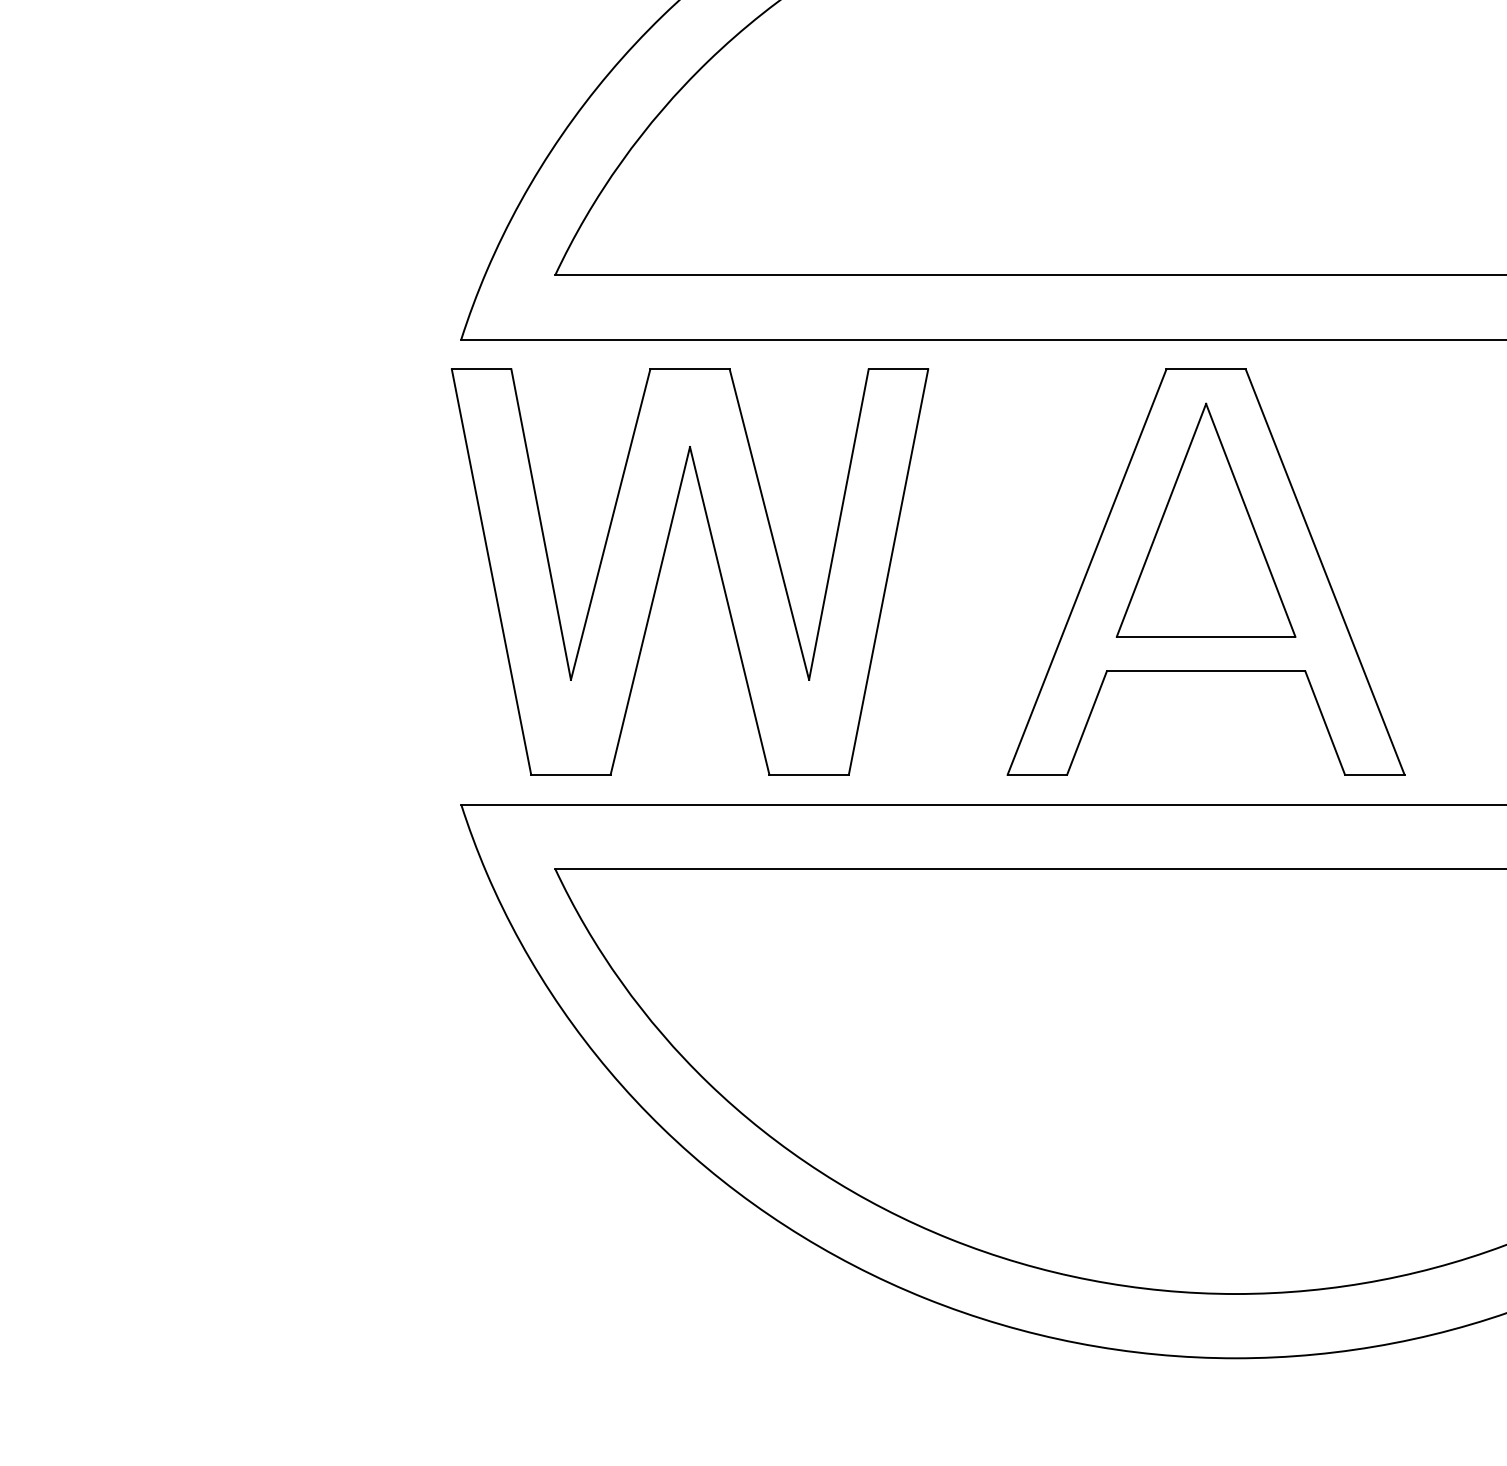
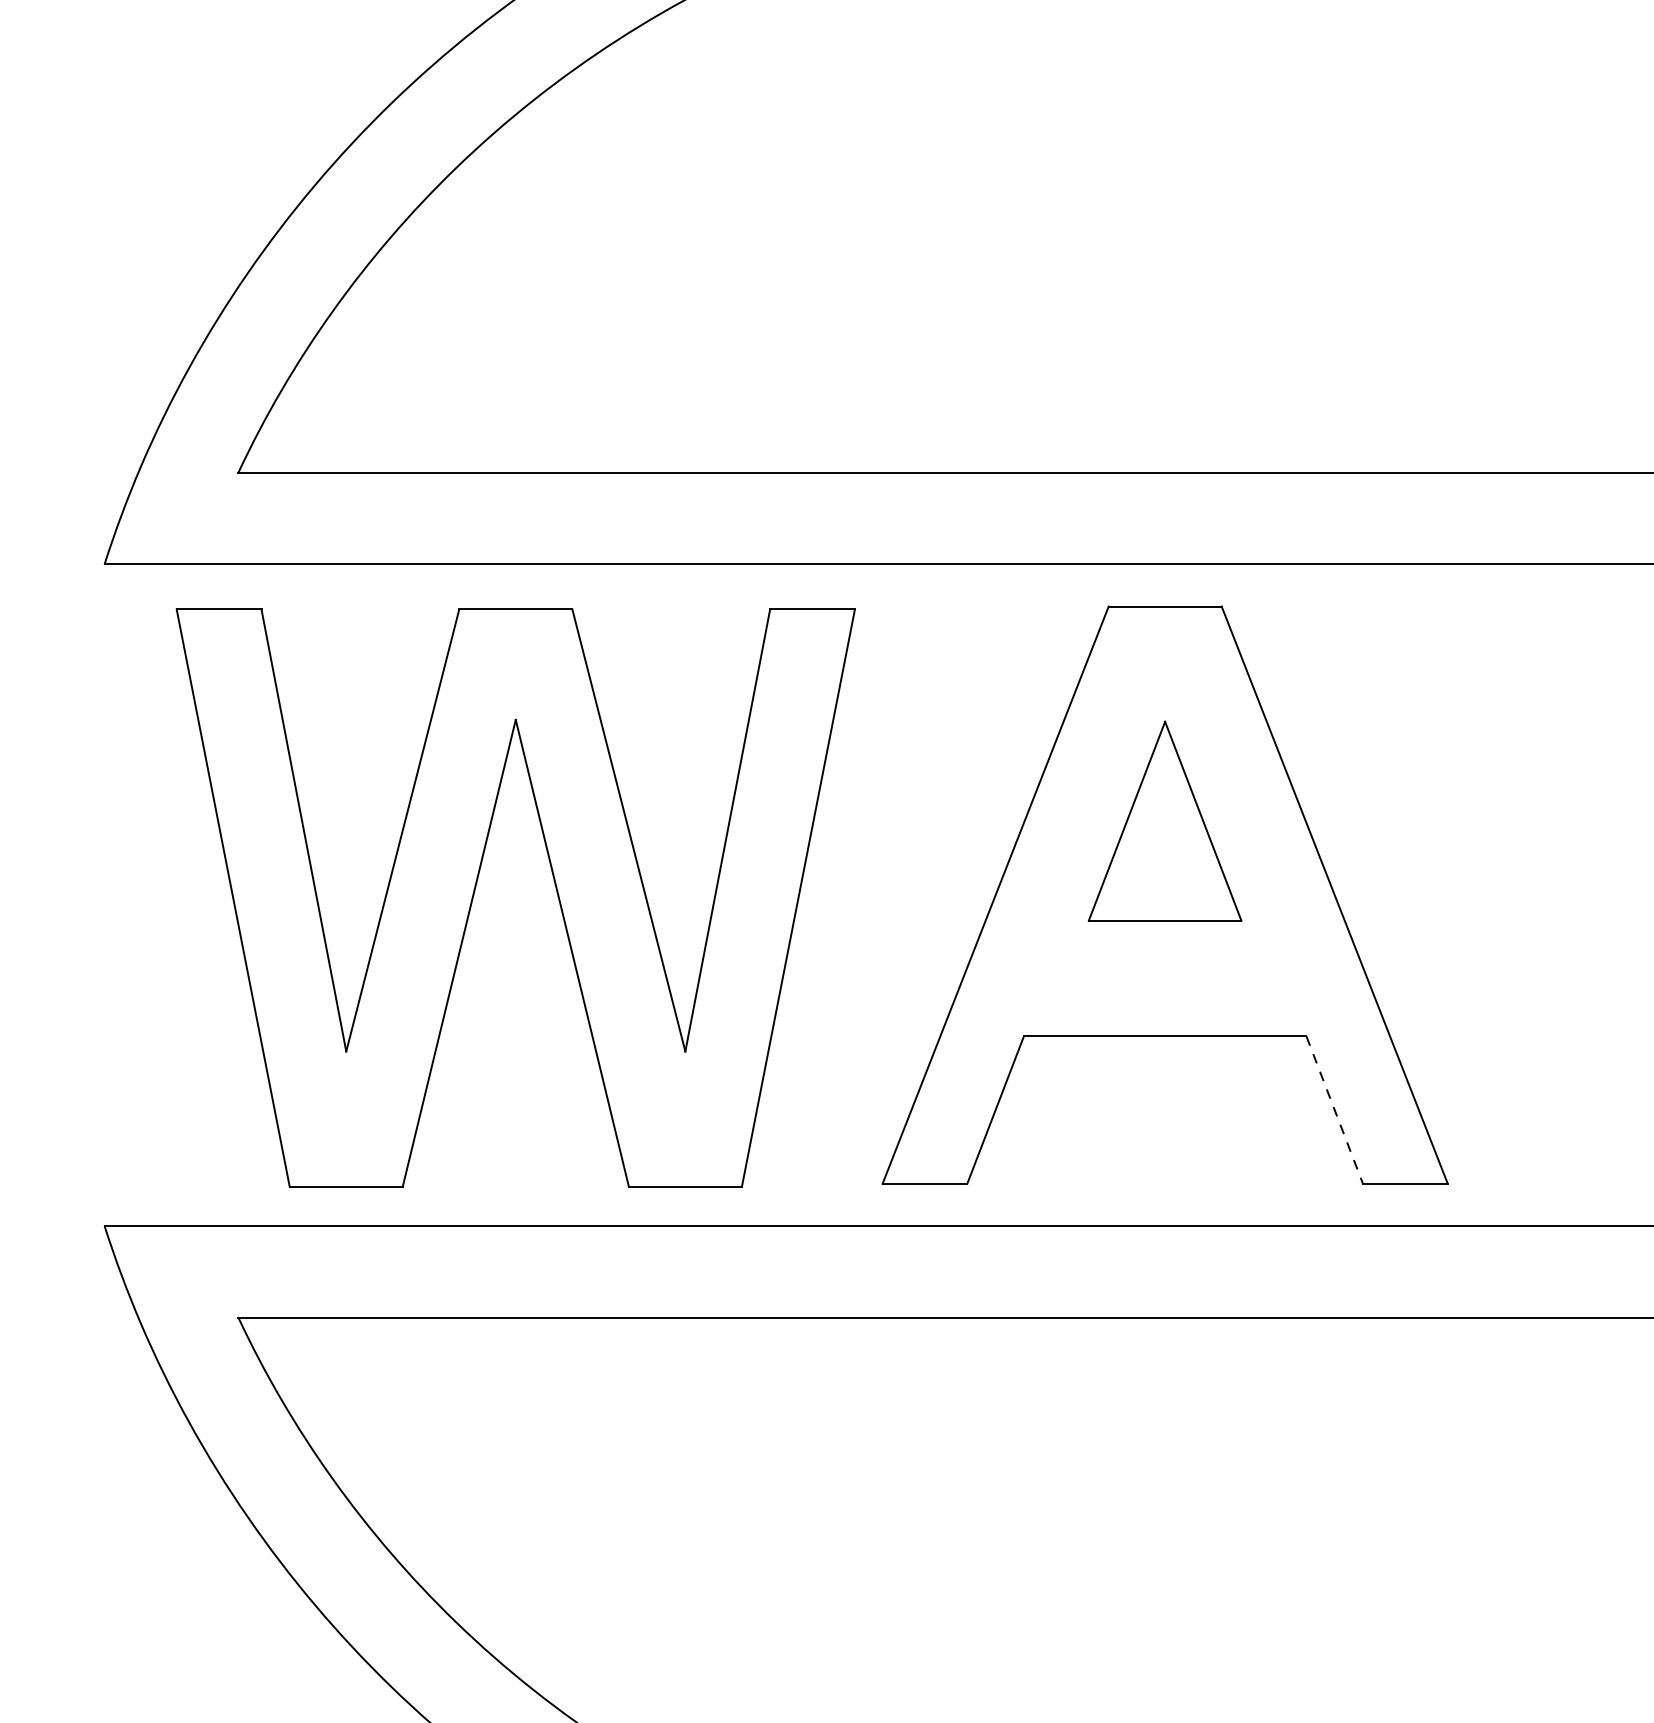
part: (1205, 519) -> (1164, 820), size x0.6
part: (717, 565) -> (554, 888), moved
line: (1325, 723) -> (1335, 1110), solid -> dashed

